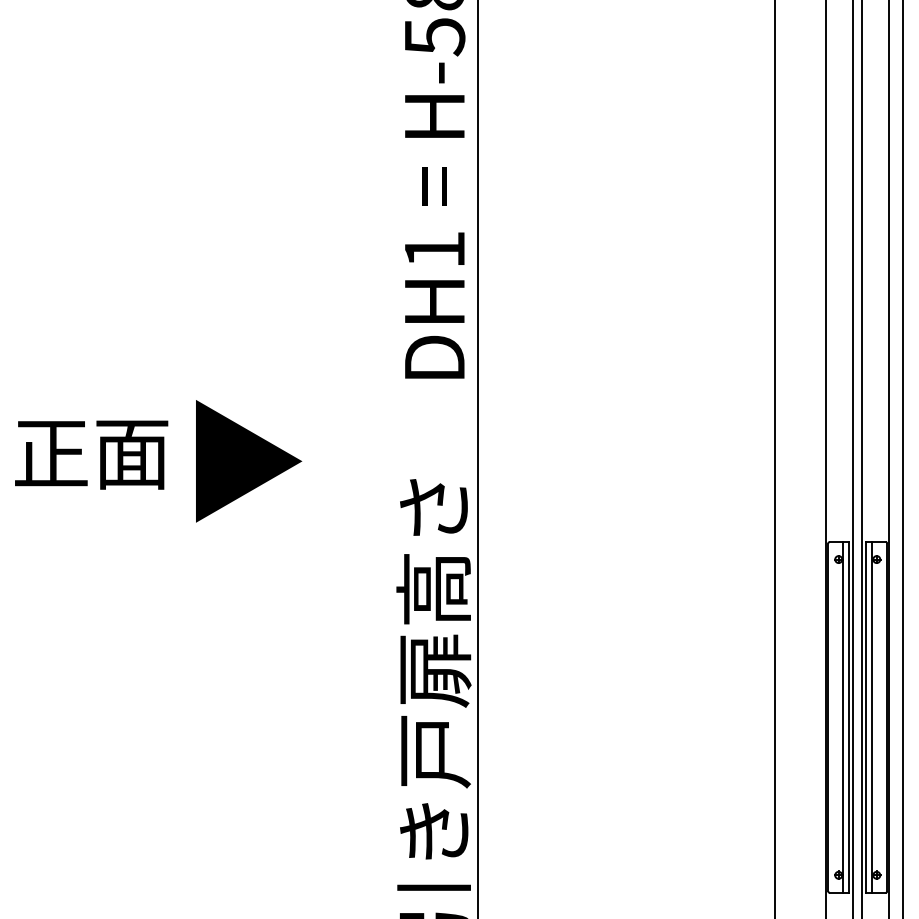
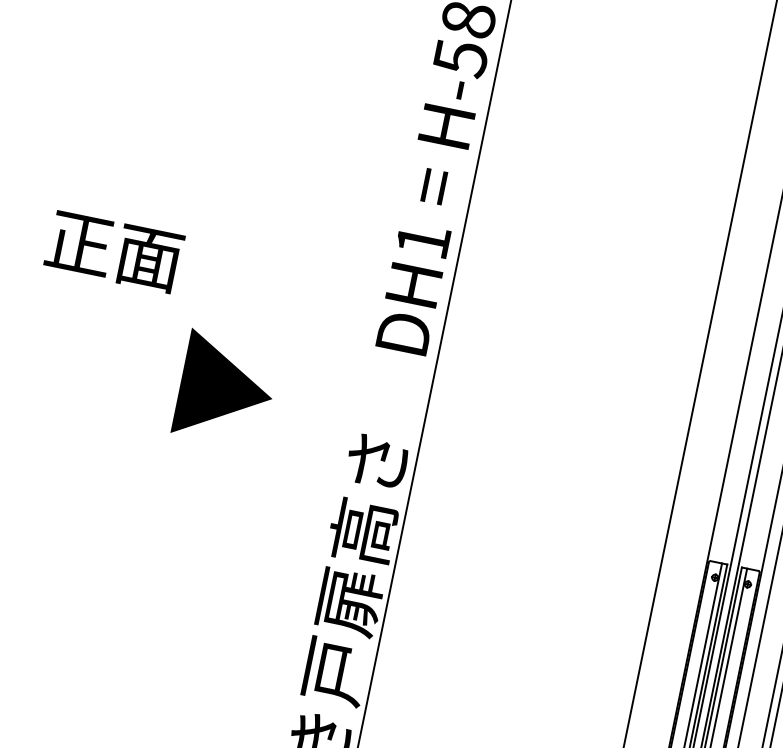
text: (91, 454) -> (114, 251), moved

